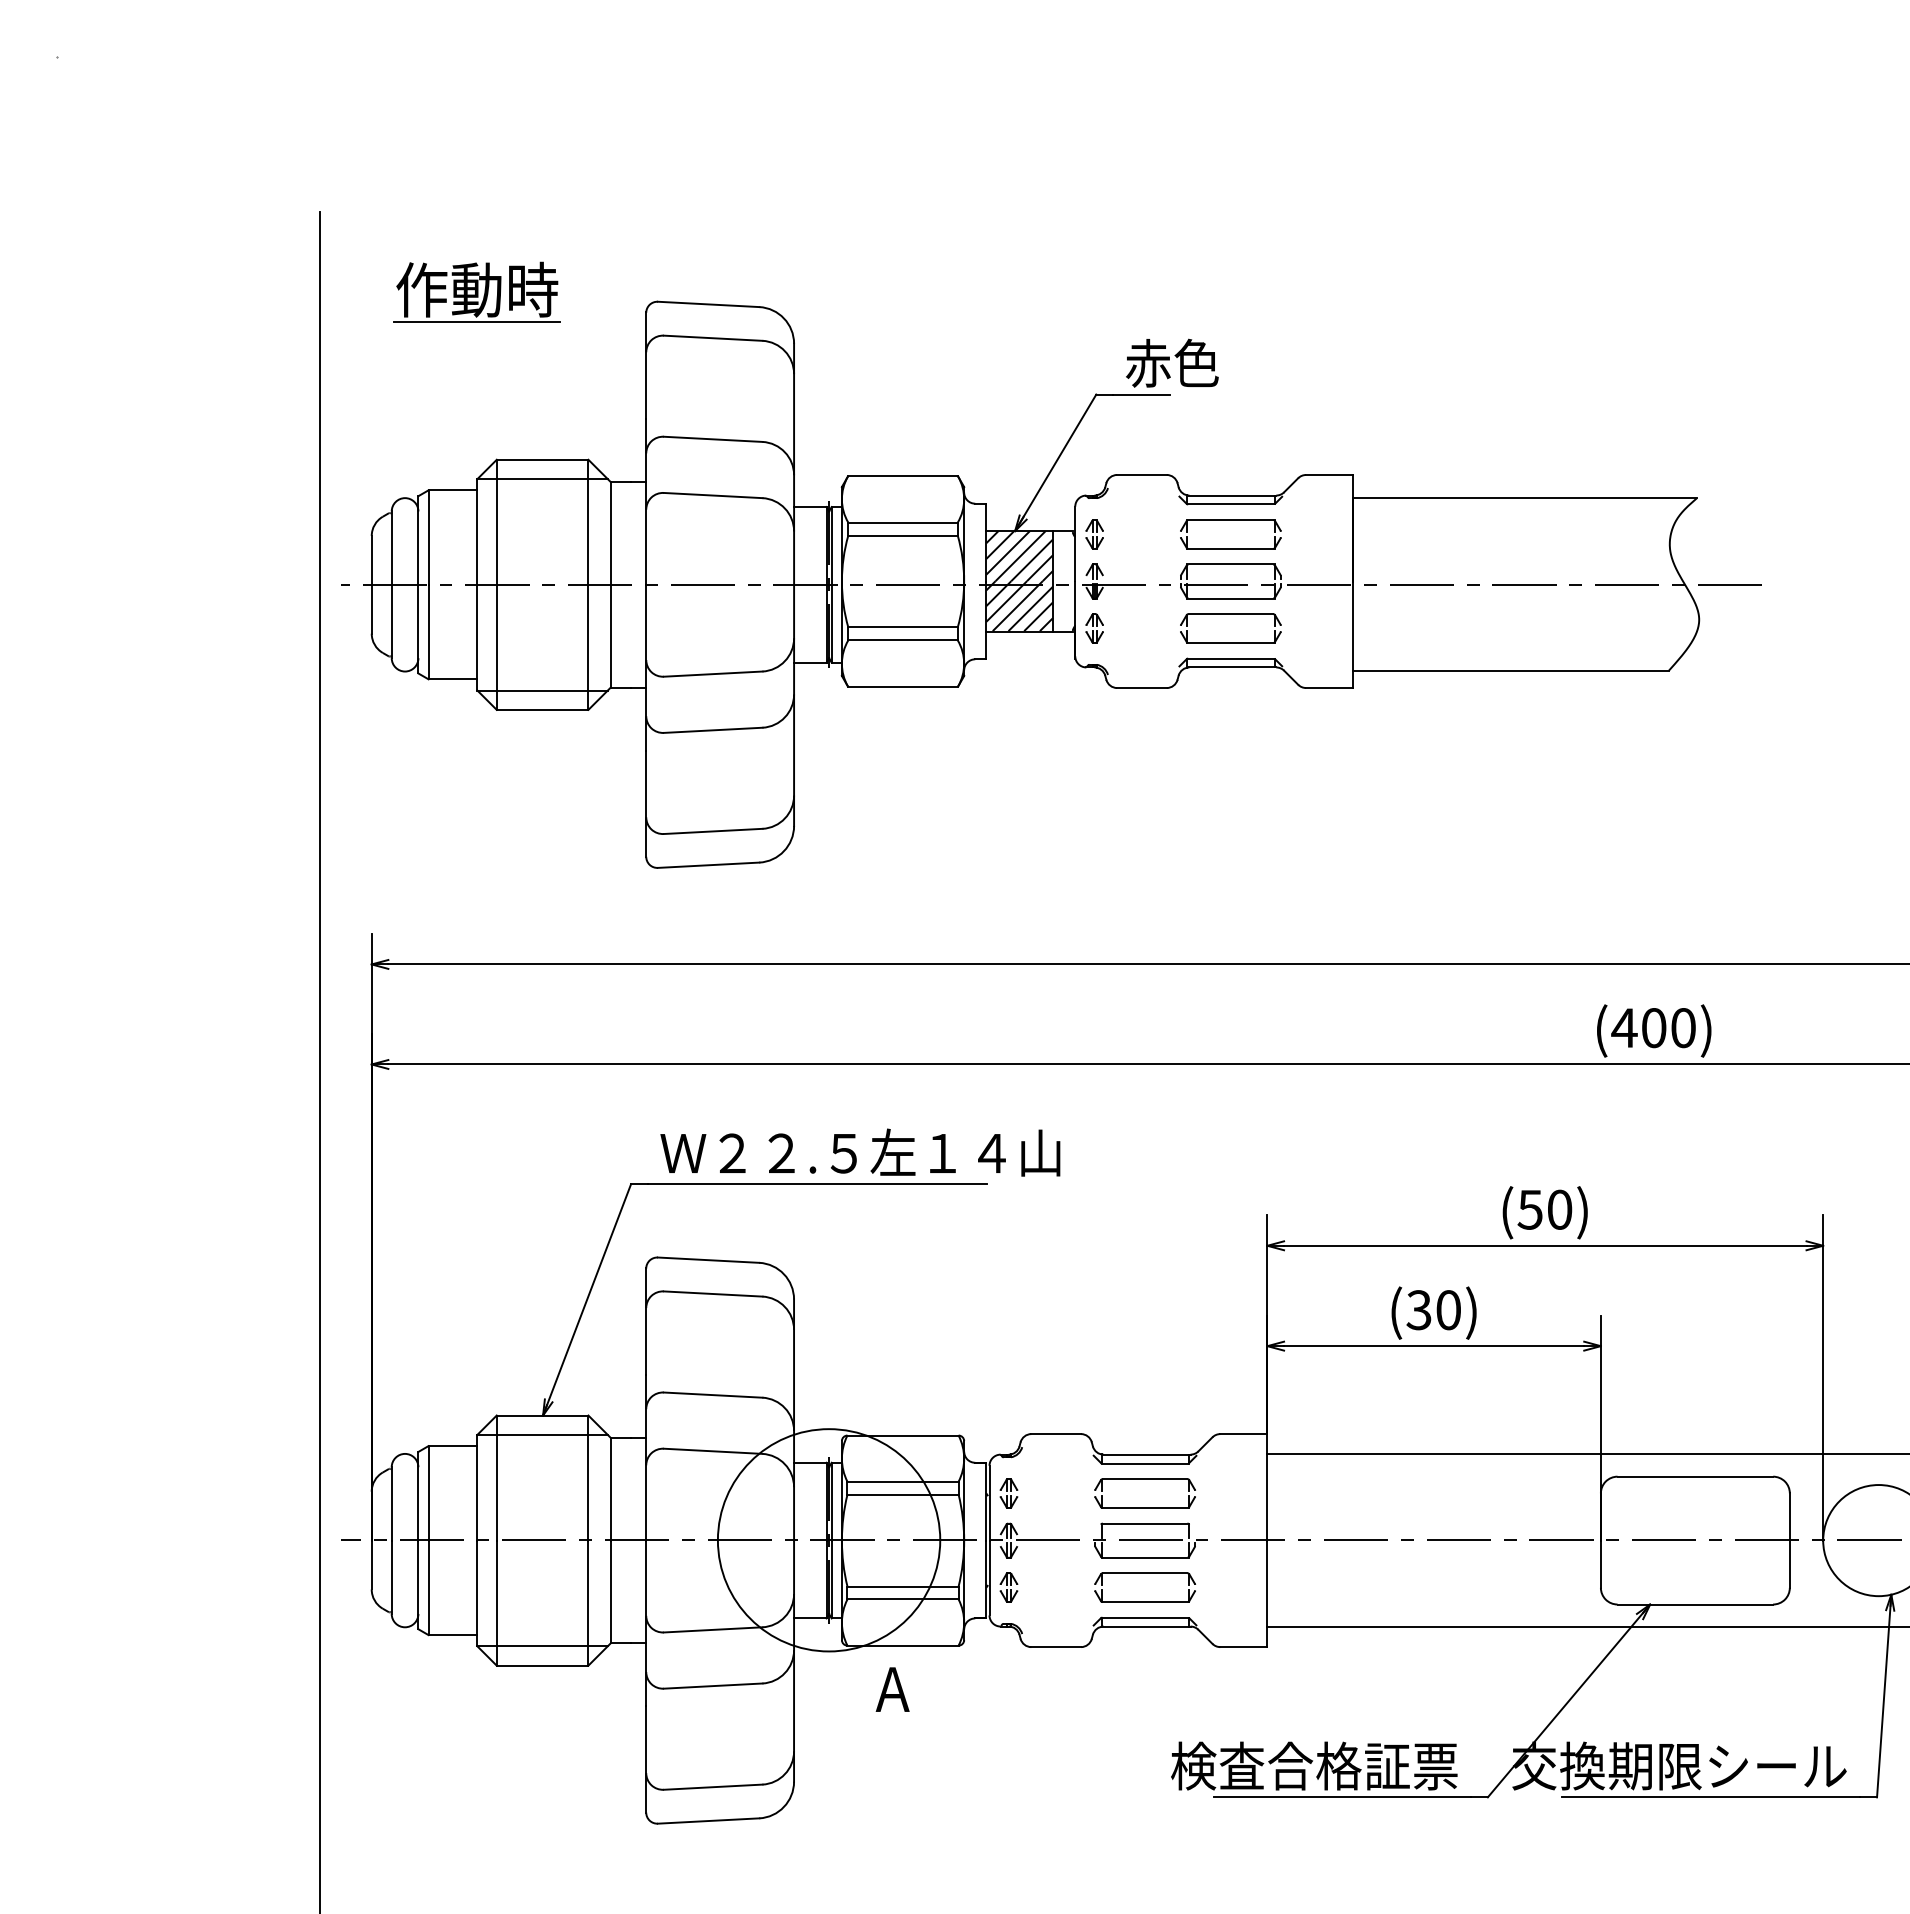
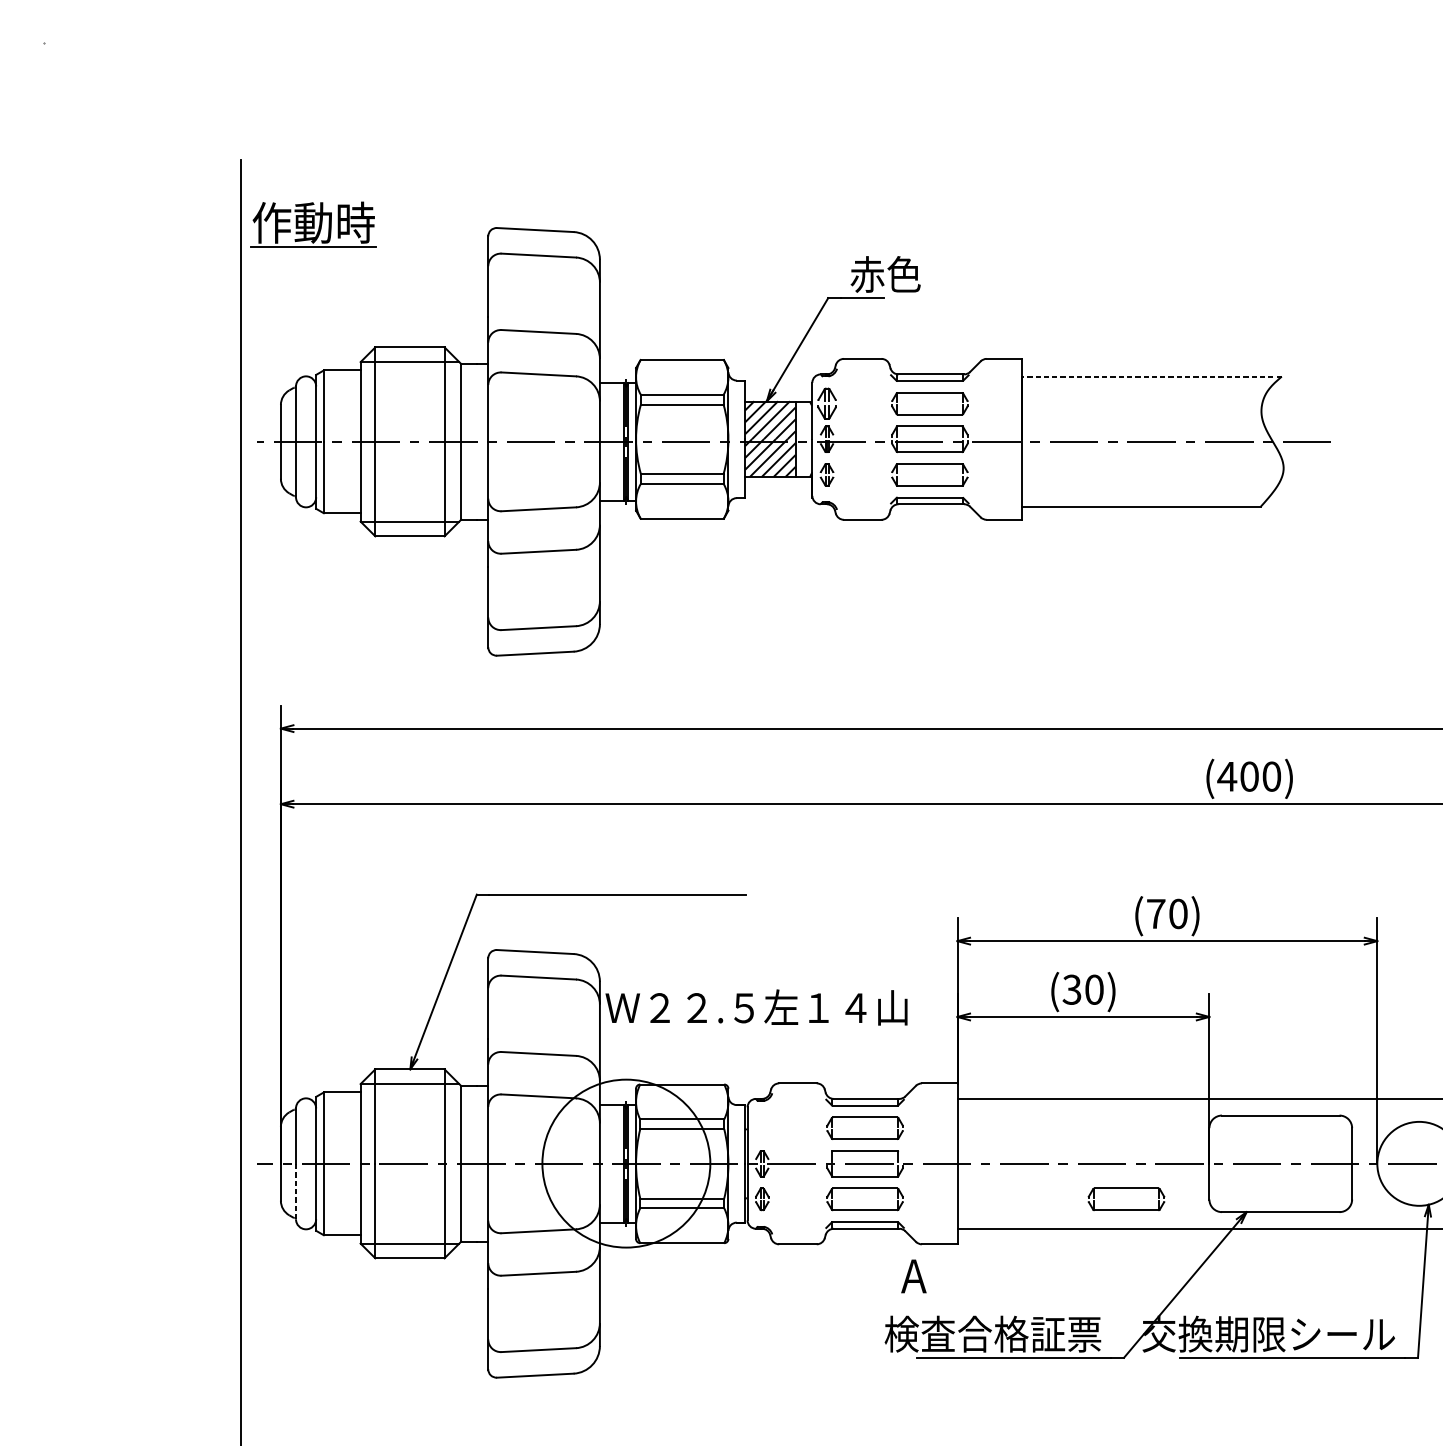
part: (476, 291) -> (313, 224), moved
line: (1524, 498) -> (1151, 376), solid -> dashed
part: (1094, 534) -> (826, 403), size x1.4
text: (860, 1152) -> (756, 1007), moved
text: (1529, 1209) -> (1155, 913), (50) -> (70)
part: (1008, 1493) -> (761, 1128), removed
part: (1490, 1573) -> (1126, 1188), added
line: (391, 1577) -> (295, 1191), solid -> dashed
text: (892, 1689) -> (913, 1276), moved

